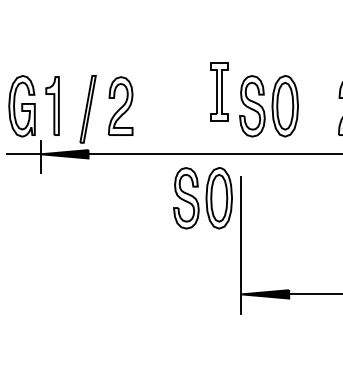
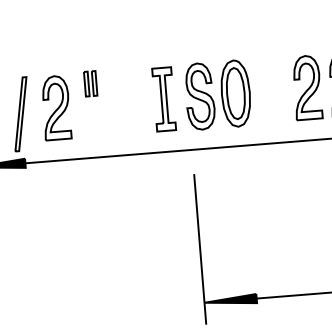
part: (153, 86) -> (90, 83), added
part: (219, 91) -> (164, 98), moved
part: (202, 198) -> (153, 201), removed

